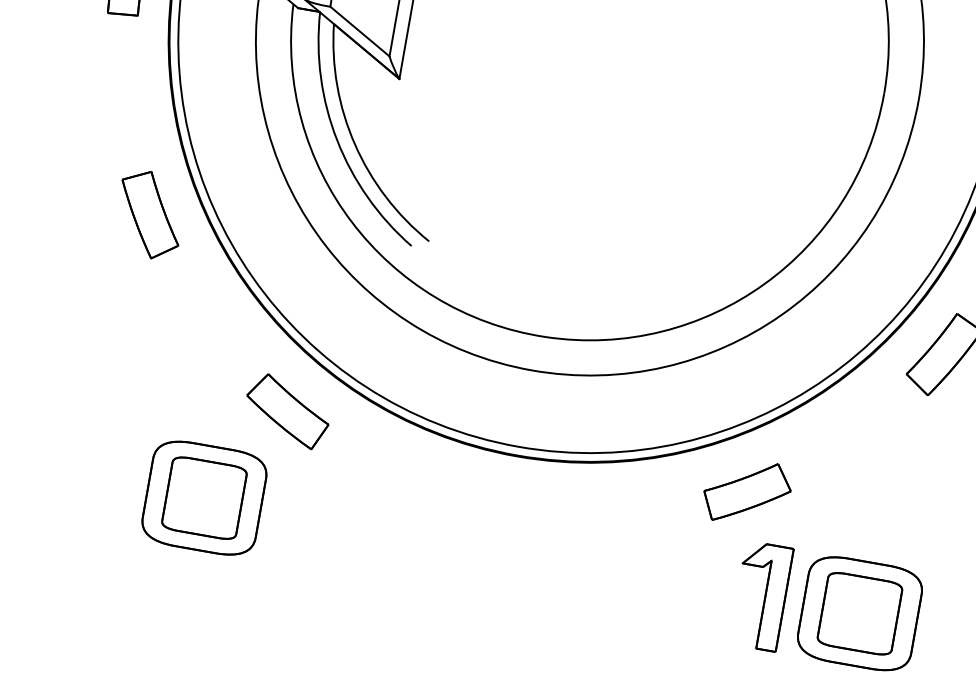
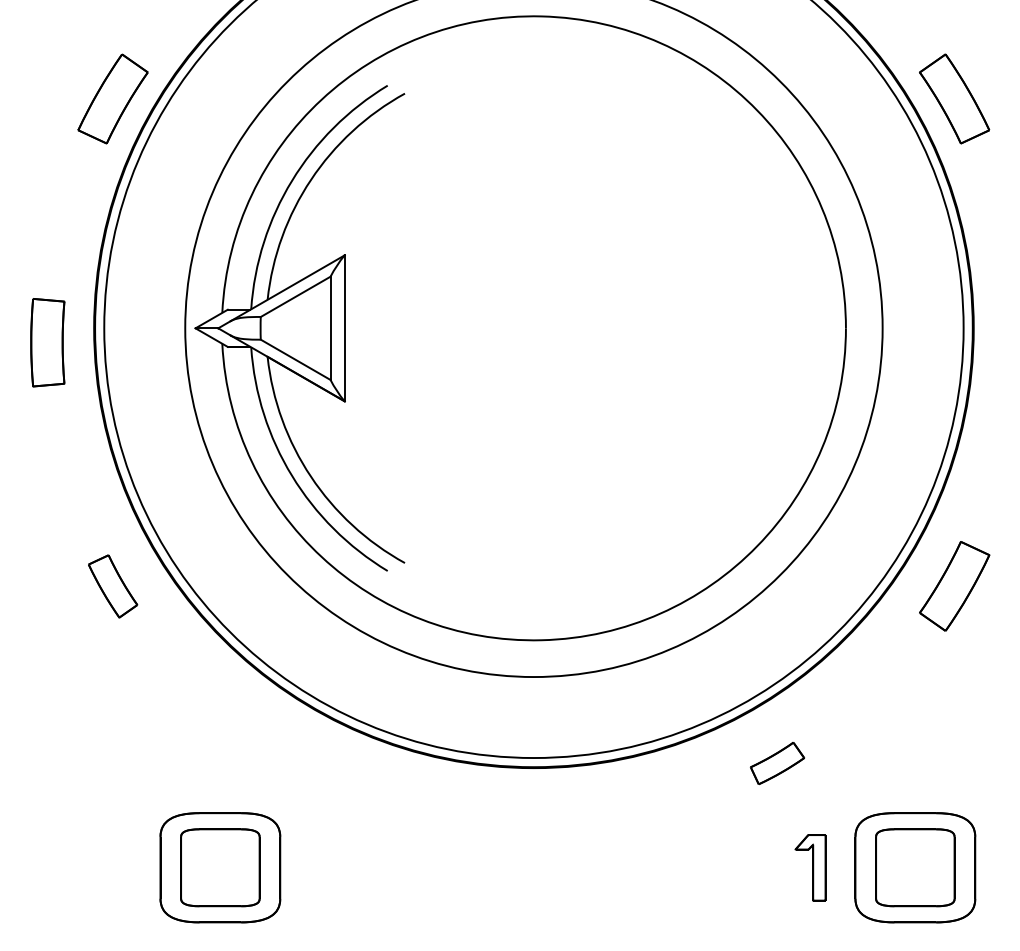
part: (149, 214) -> (112, 586), size x0.7
part: (286, 411) -> (289, 763), removed
part: (747, 492) -> (777, 763), size x0.6
part: (761, 596) -> (810, 867), size x0.6

